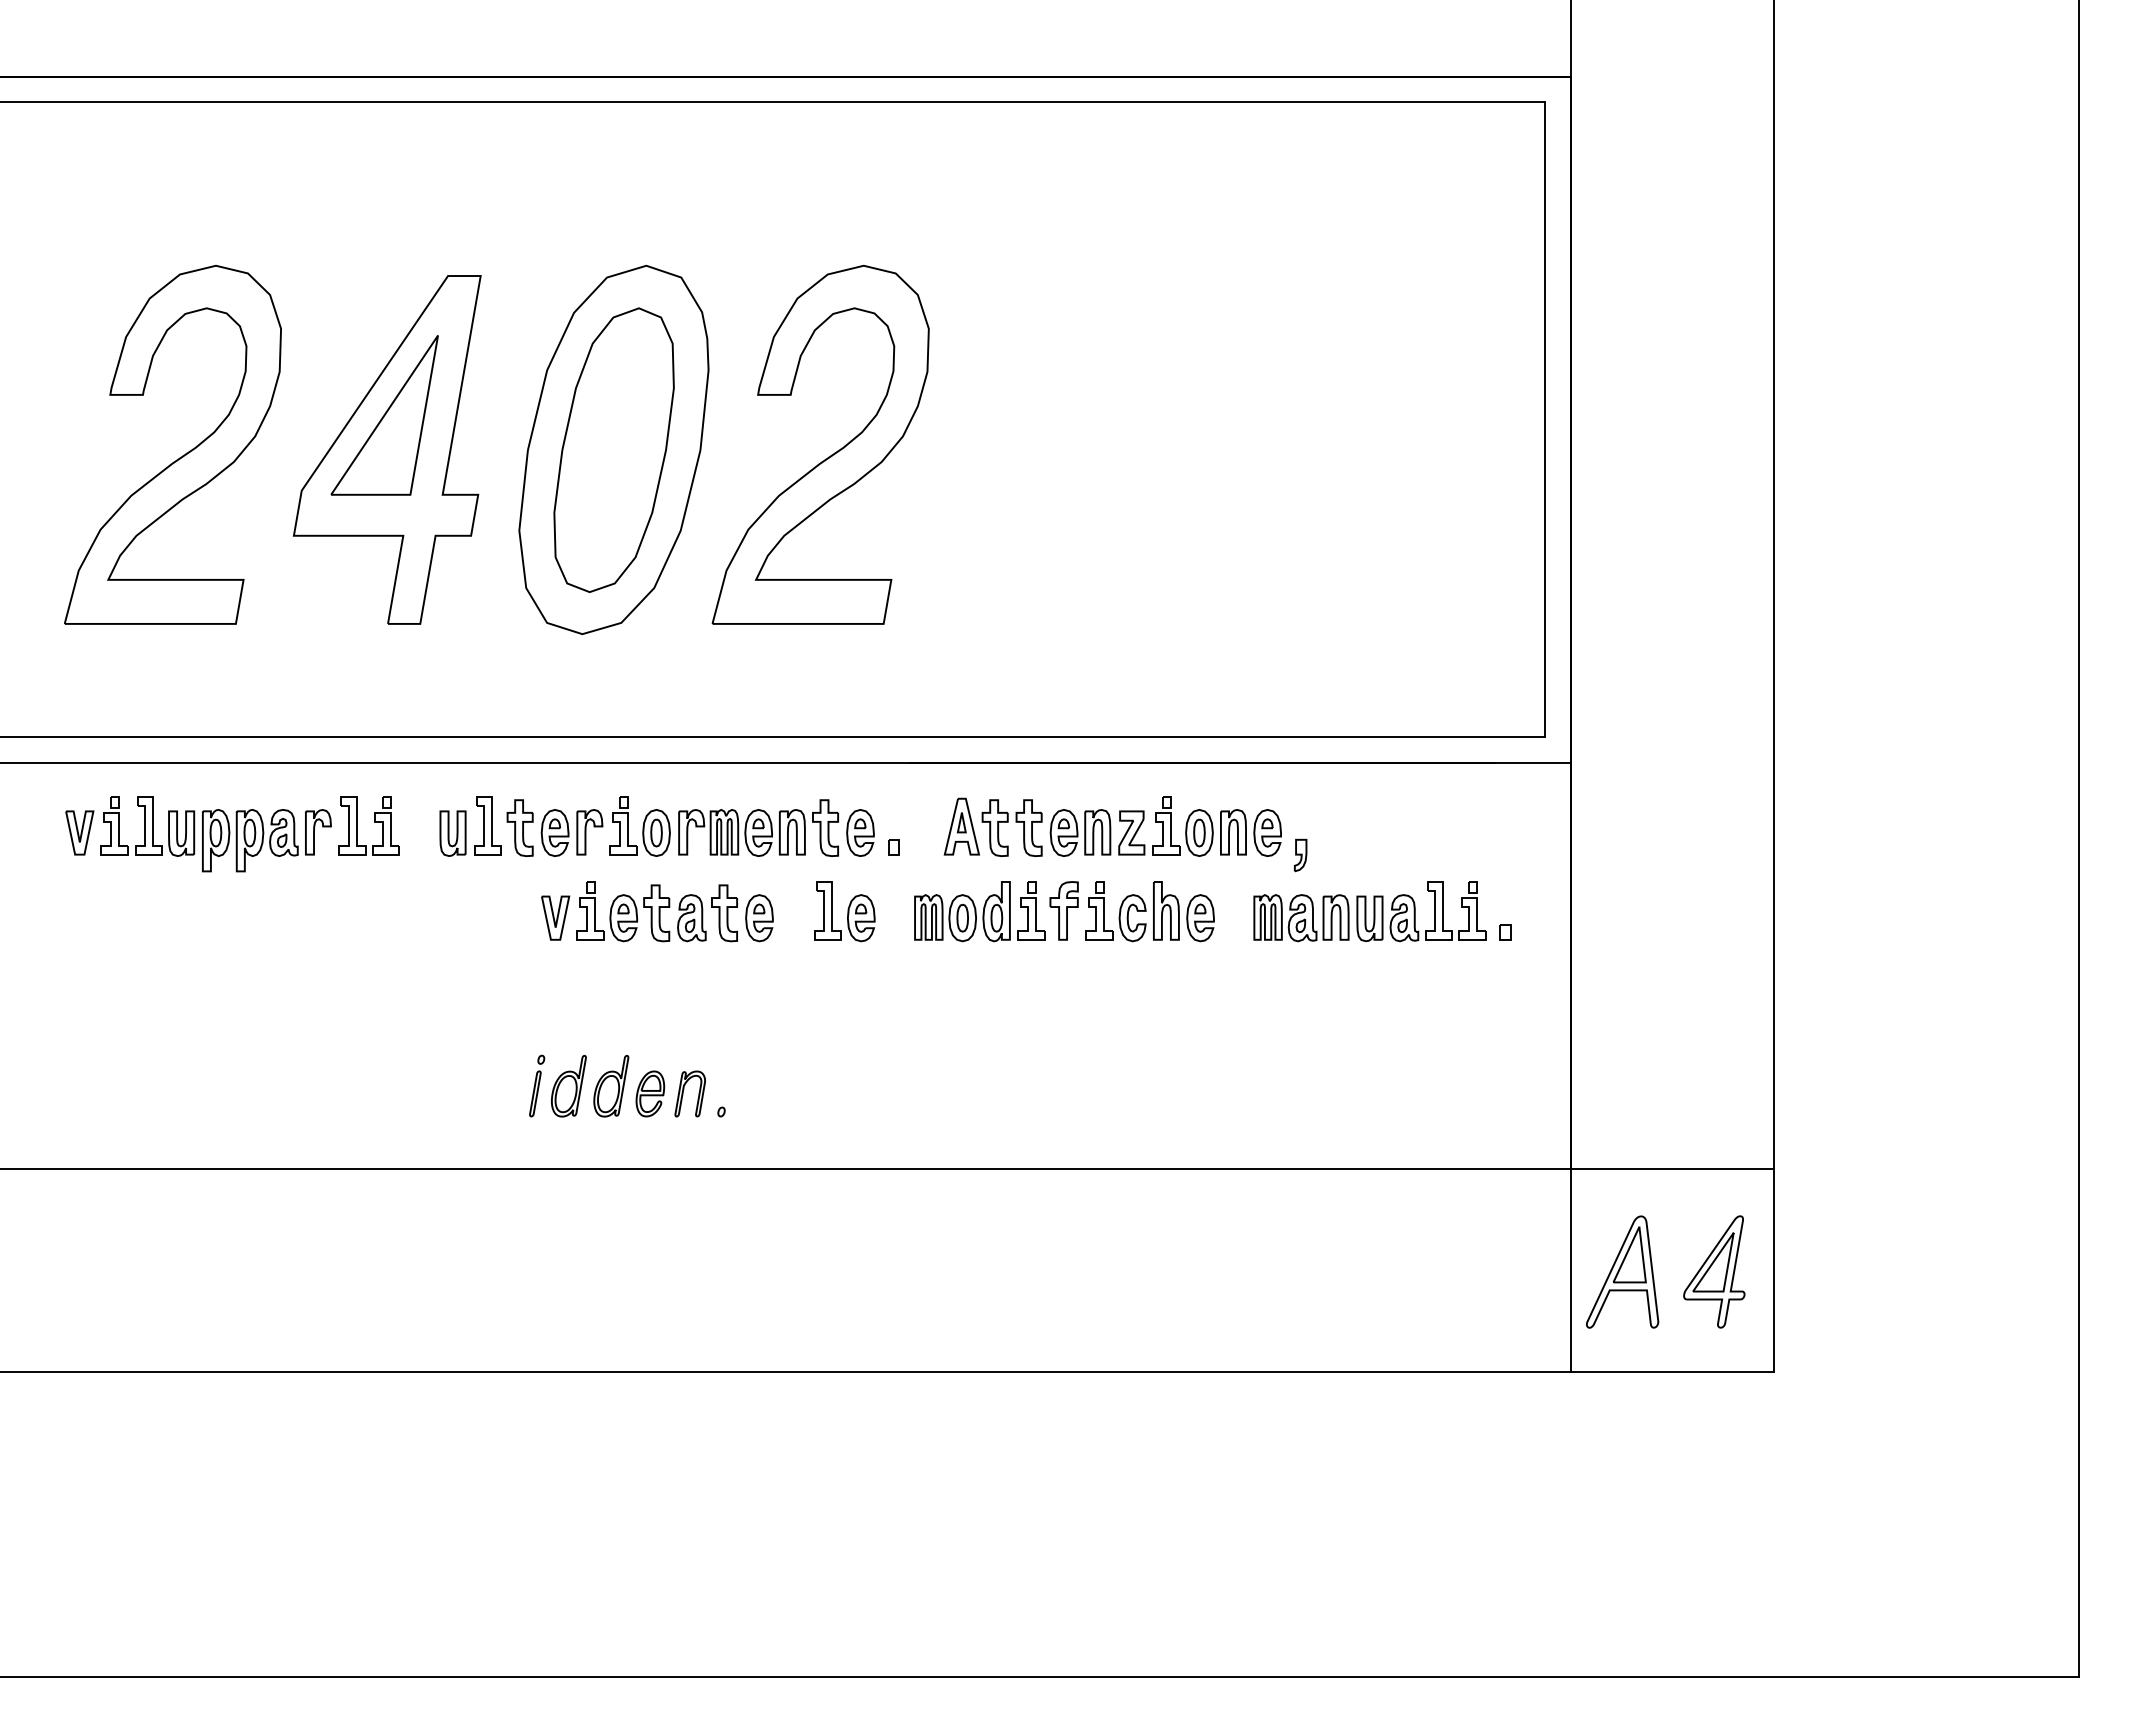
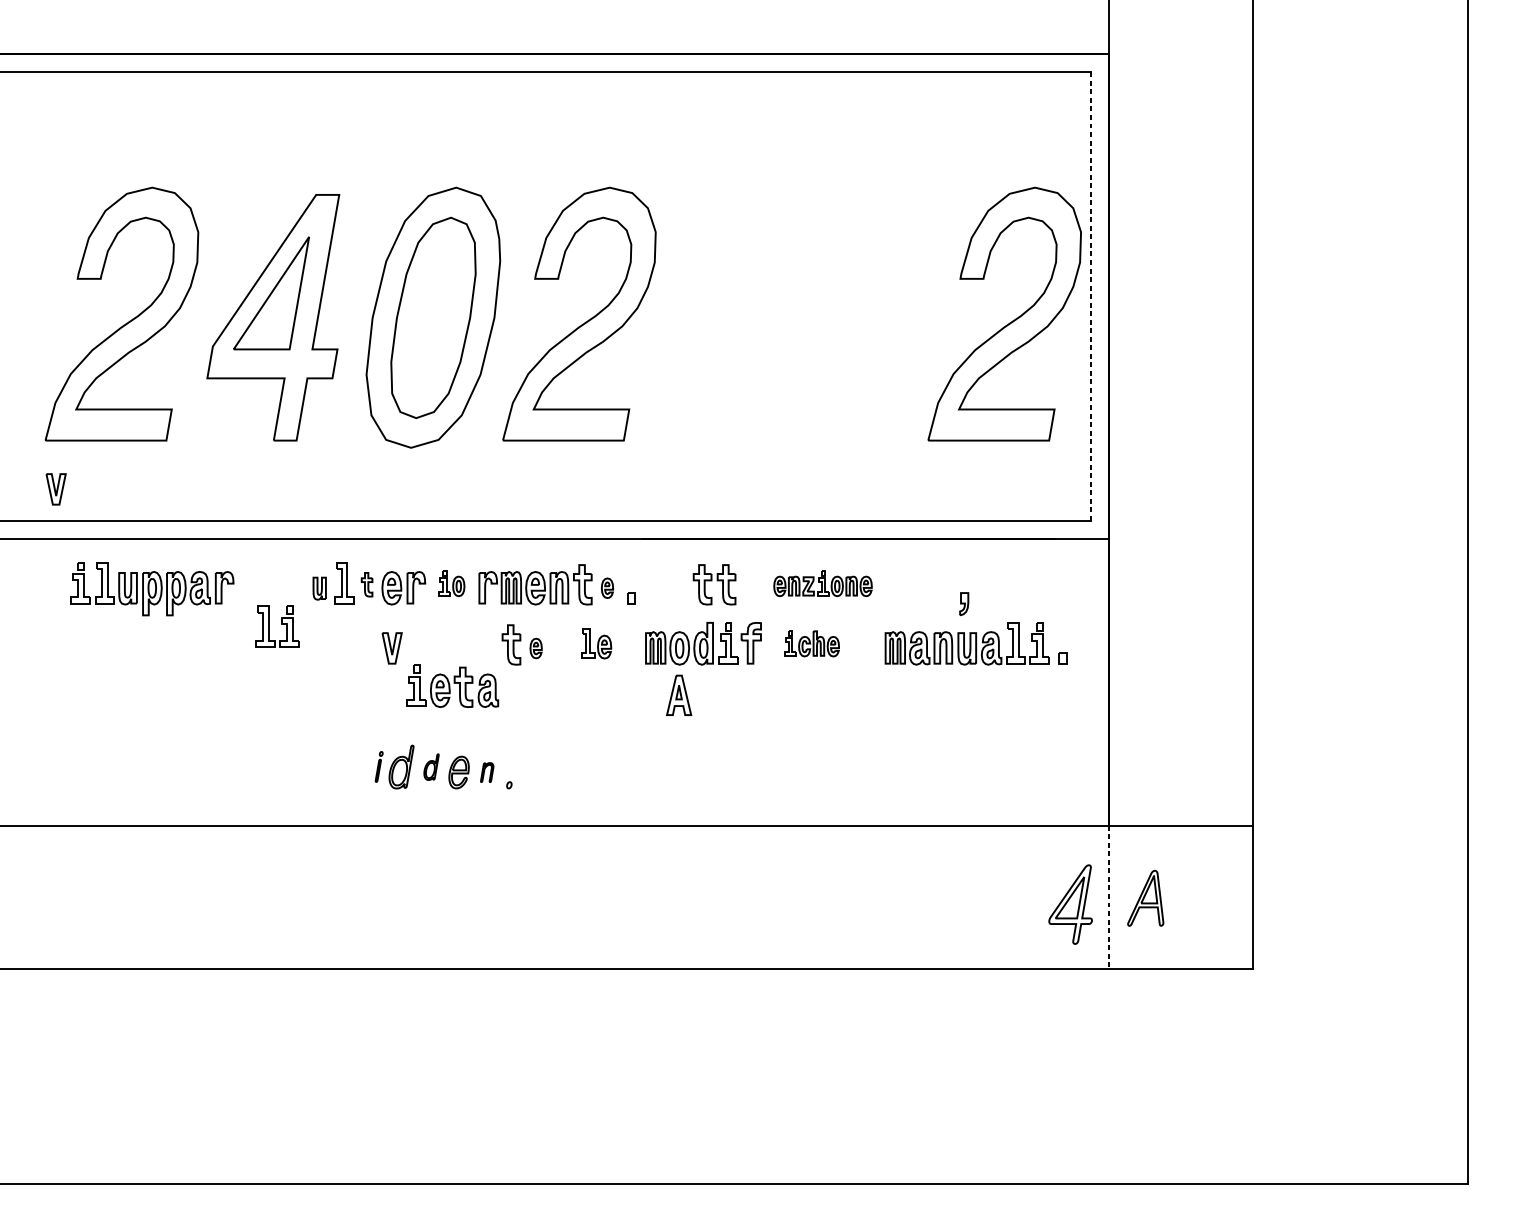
line: (1545, 420) -> (1091, 296), solid -> dashed
part: (1429, 457) -> (1009, 323), added
part: (374, 822) -> (281, 624), moved
part: (639, 826) -> (451, 583), size x0.6
part: (961, 826) -> (678, 695), moved
part: (1165, 826) -> (822, 583), size x0.6
part: (519, 827) -> (366, 584), size x0.6
part: (79, 832) -> (55, 489), moved
part: (860, 832) -> (607, 587), size x0.6
part: (452, 833) -> (319, 588), size x0.7
part: (1300, 855) -> (964, 604), moved
part: (641, 911) -> (452, 686), moved
part: (844, 911) -> (596, 643), size x0.7
part: (1149, 911) -> (811, 643), size x0.6
part: (759, 918) -> (536, 648), size x0.6
part: (537, 1085) -> (379, 766), size x0.7
part: (611, 1086) -> (431, 767), size x0.6
part: (689, 1093) -> (486, 772), size x0.6
line: (1570, 1270) -> (1108, 897), solid -> dashed
part: (1622, 1271) -> (1145, 897), size x0.7
part: (1714, 1271) -> (1070, 904), moved

